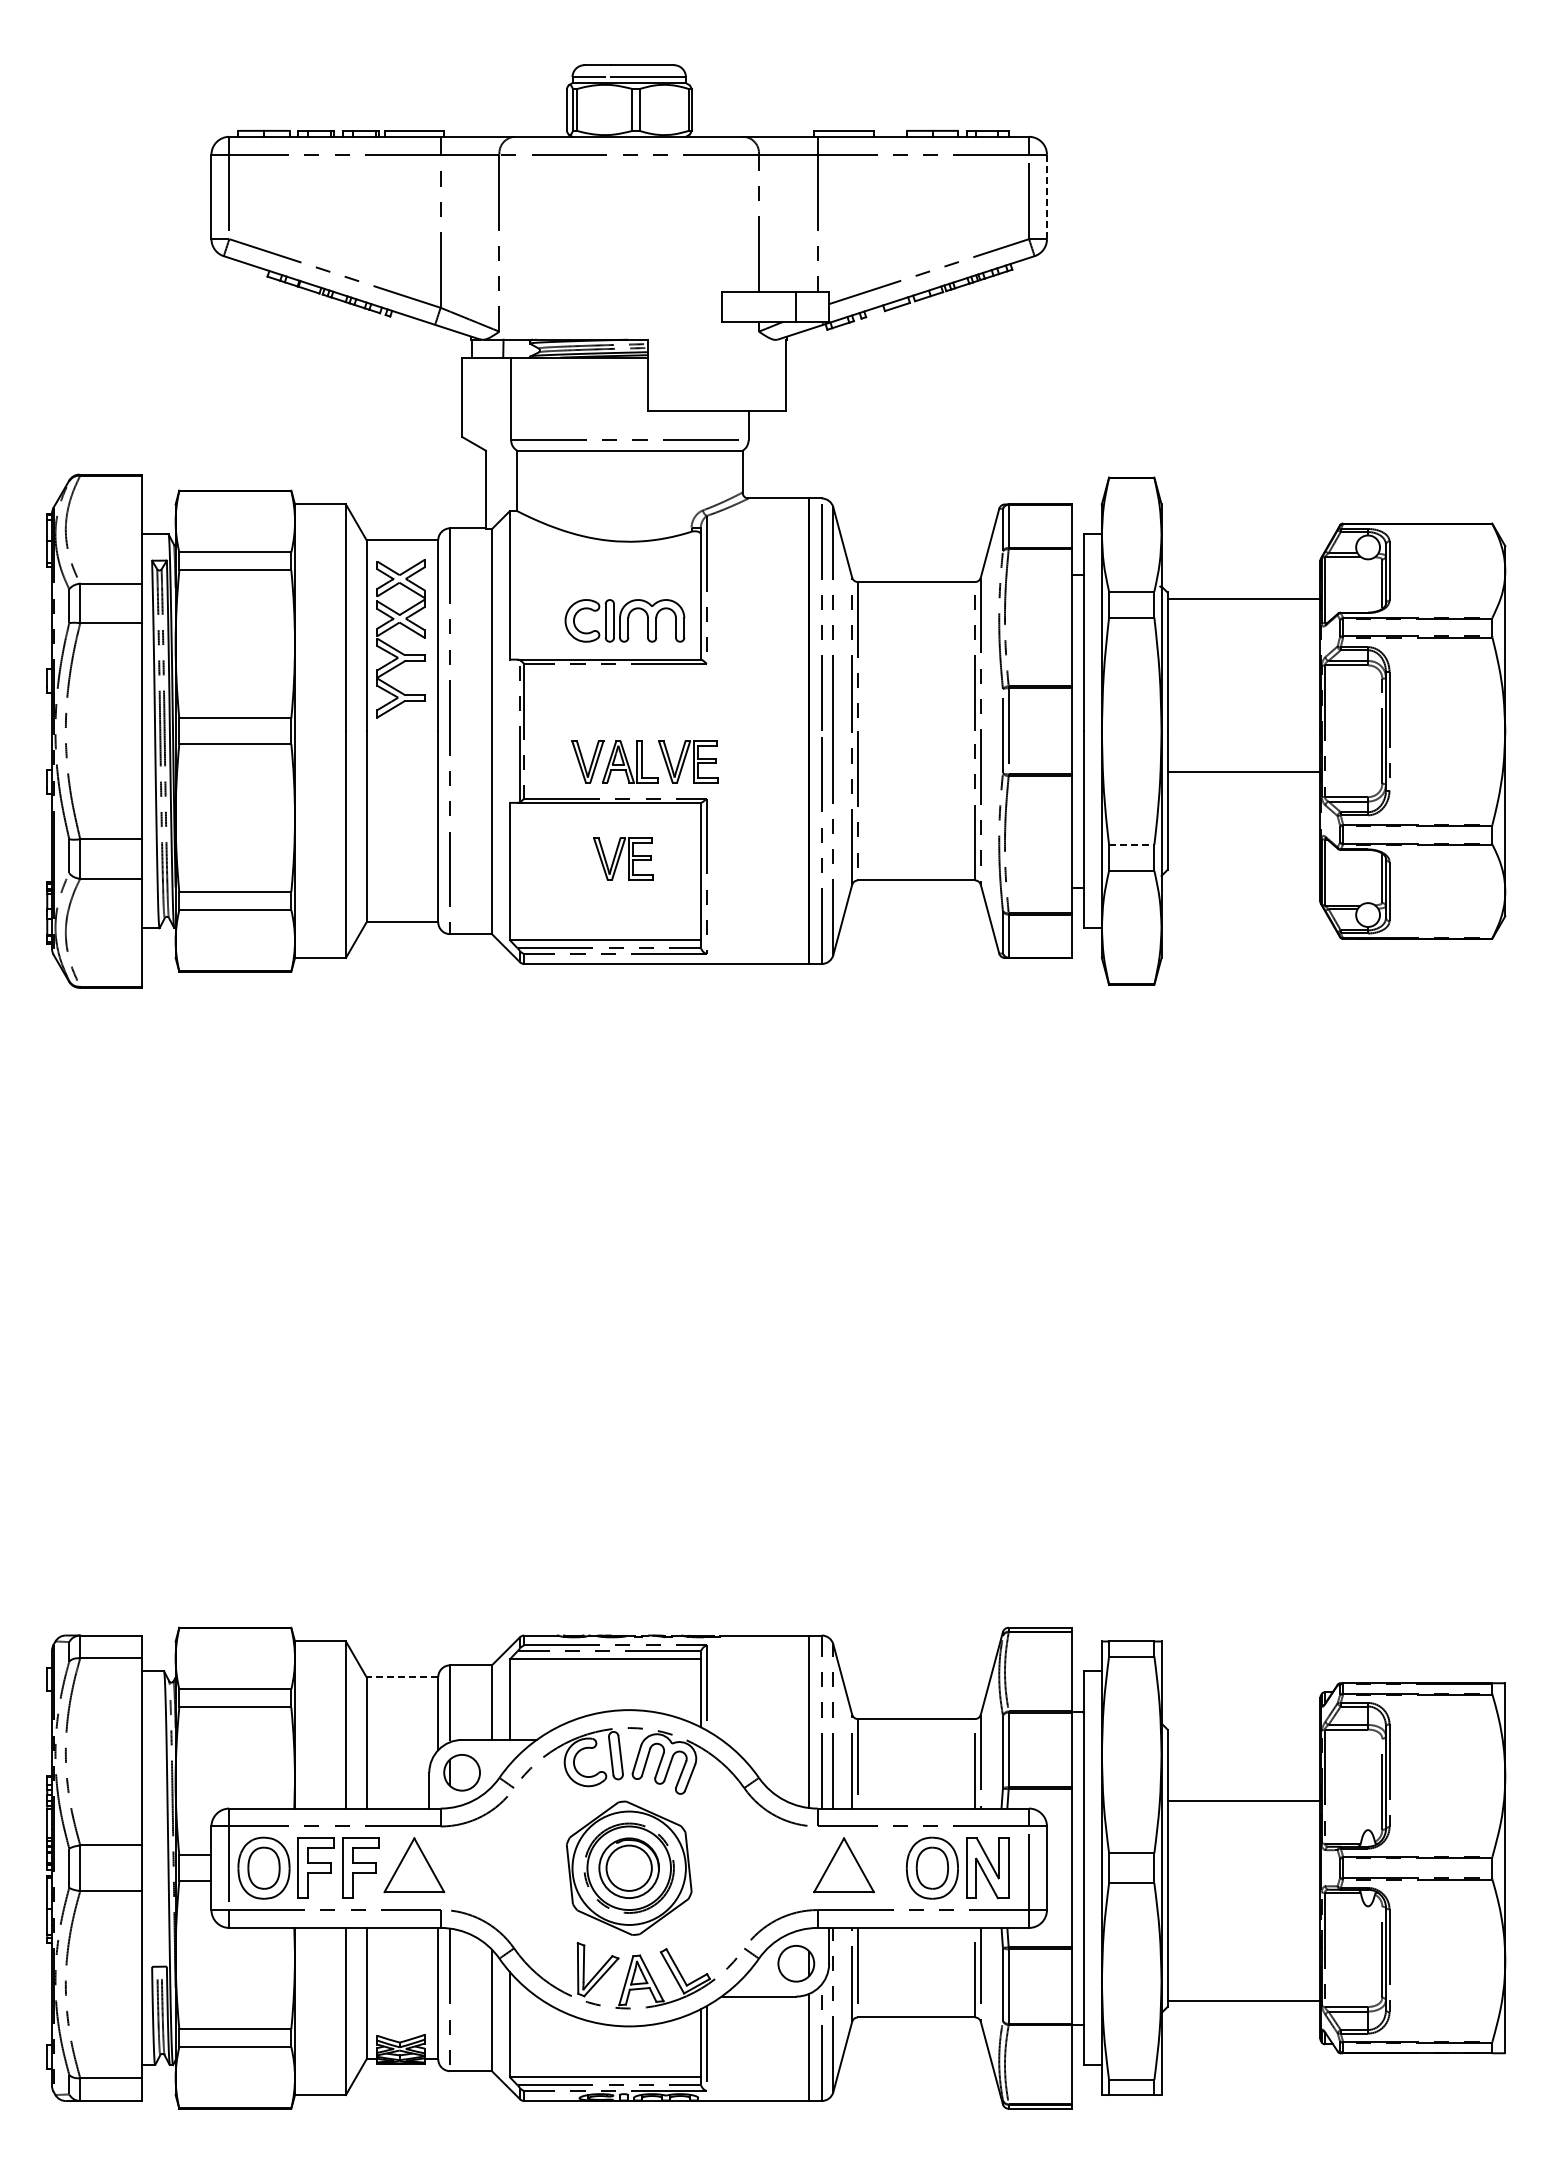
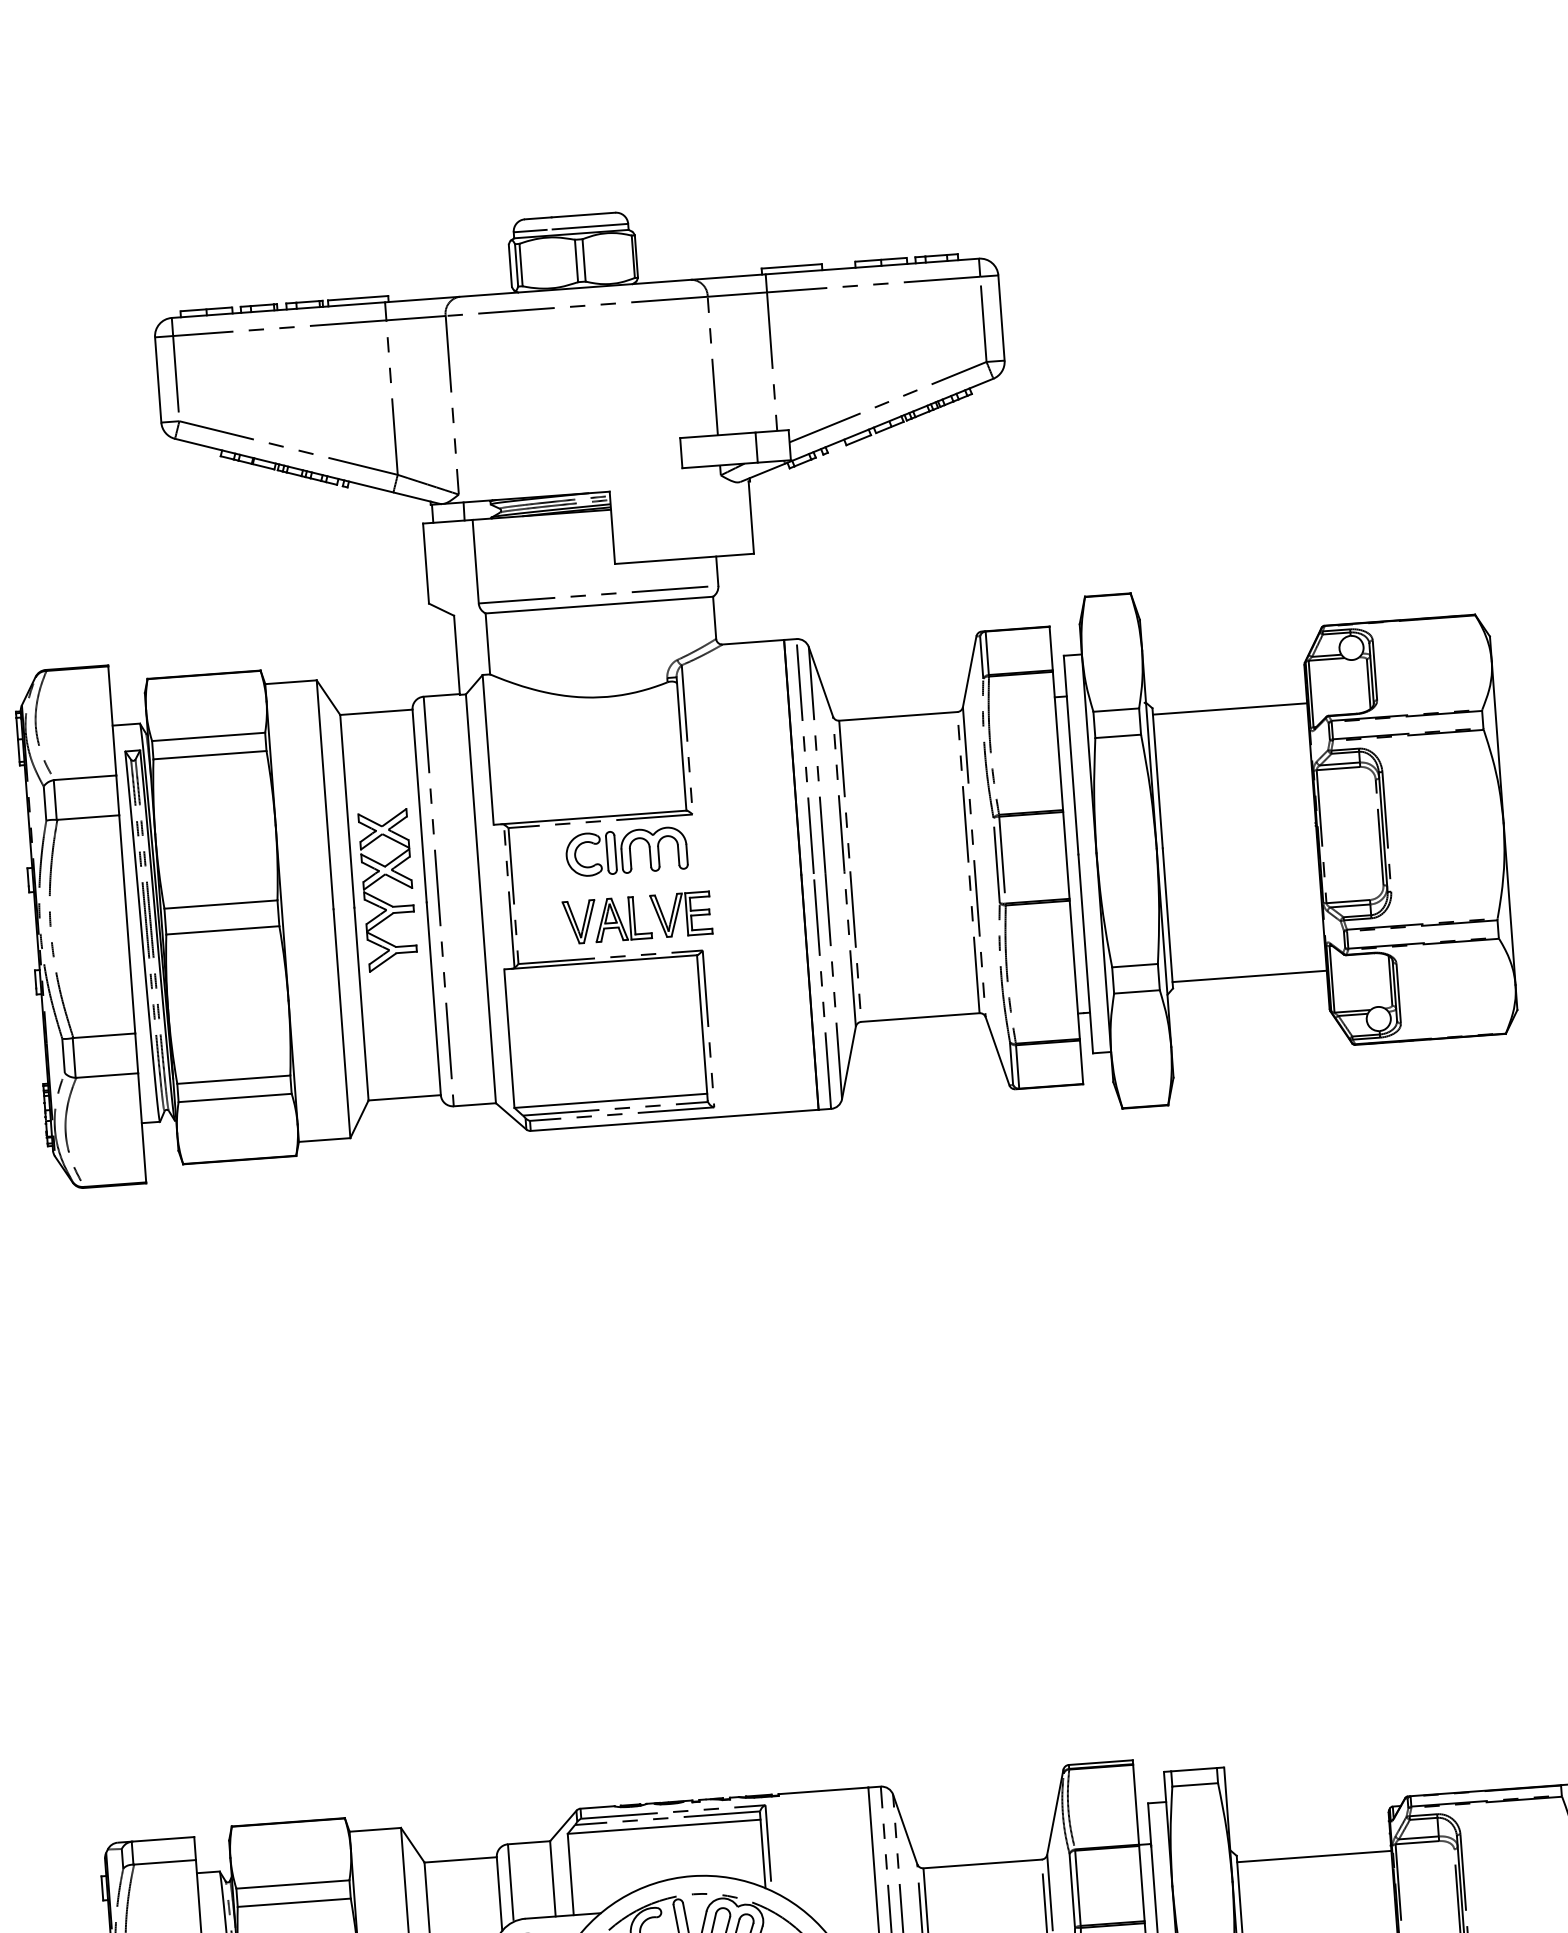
line: (1046, 197) -> (1001, 318), dashed -> solid
part: (624, 620) -> (626, 851), moved
part: (394, 647) -> (382, 899), moved
line: (1243, 771) -> (1249, 976), moved
line: (1131, 844) -> (1134, 965), dashed -> solid
part: (623, 858) -> (623, 1017), removed
line: (402, 1677) -> (460, 1860), dashed -> solid
line: (1243, 1800) -> (1313, 1856), moved

